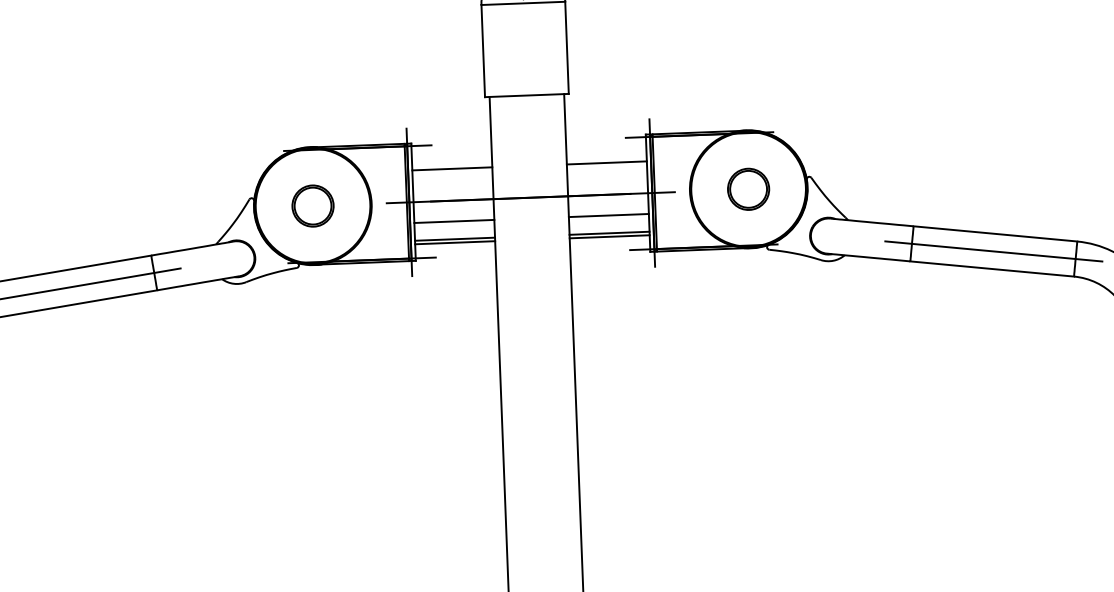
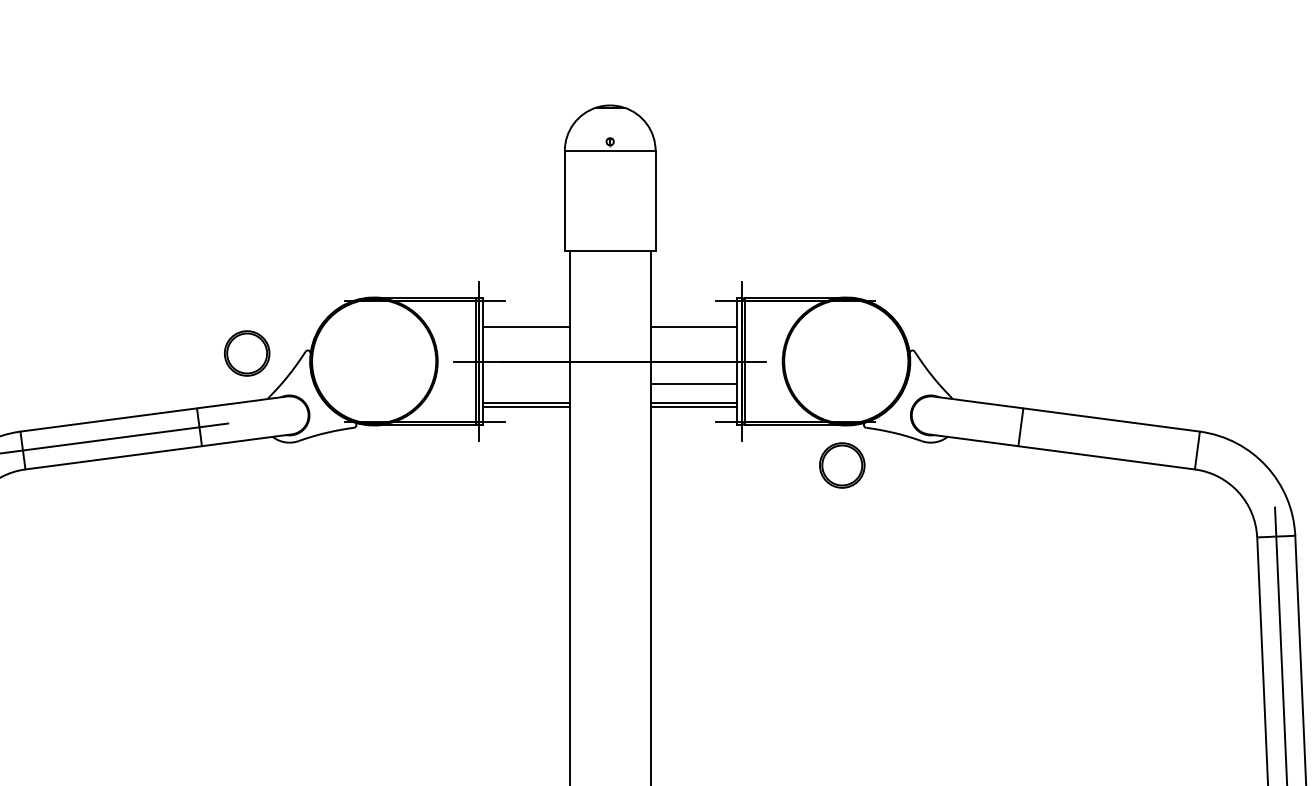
part: (748, 189) -> (842, 465), moved
part: (313, 206) -> (247, 353), moved
line: (454, 221) -> (526, 384), removed
line: (994, 251) -> (1109, 438), removed

